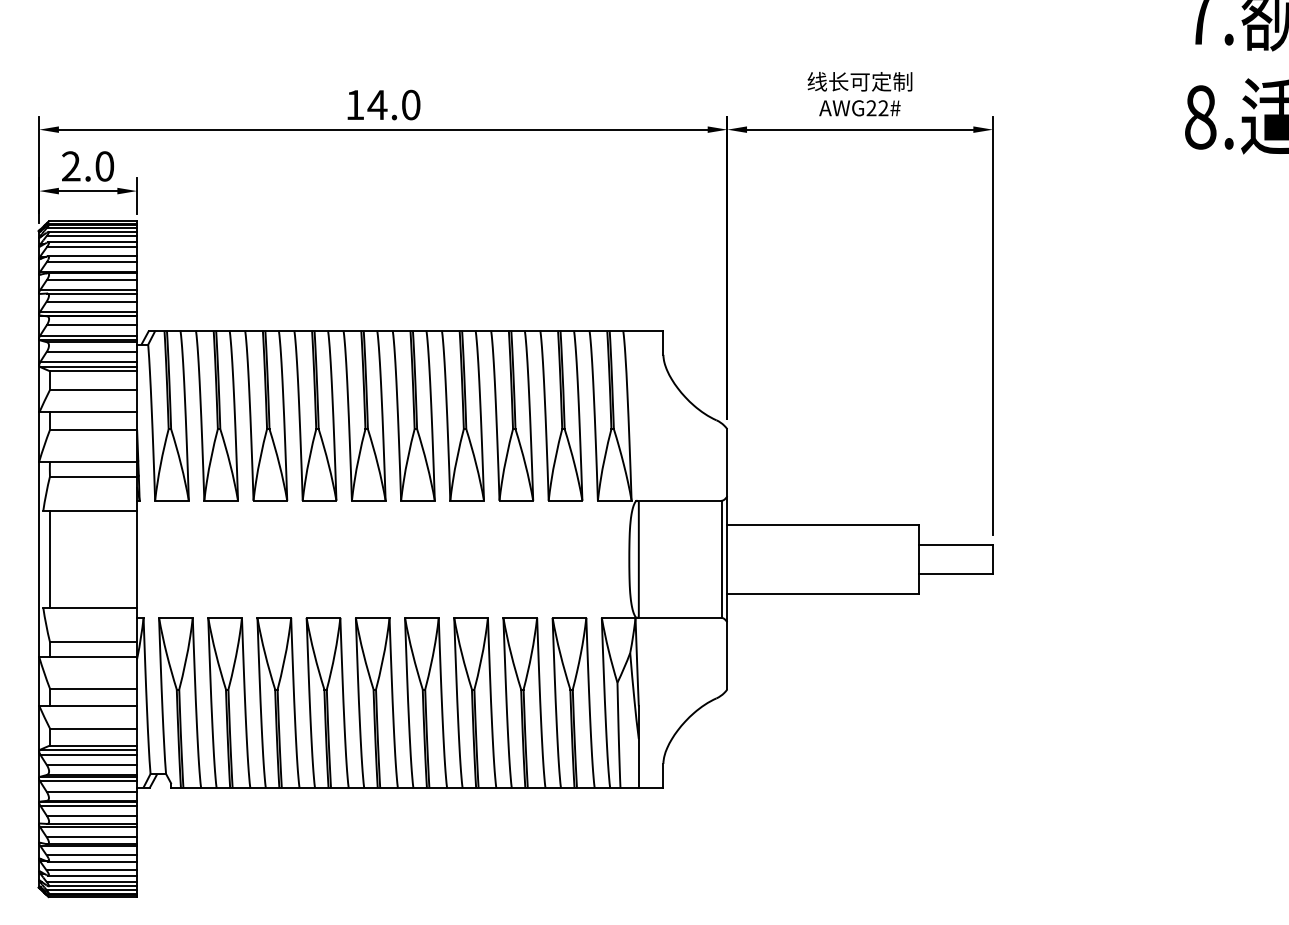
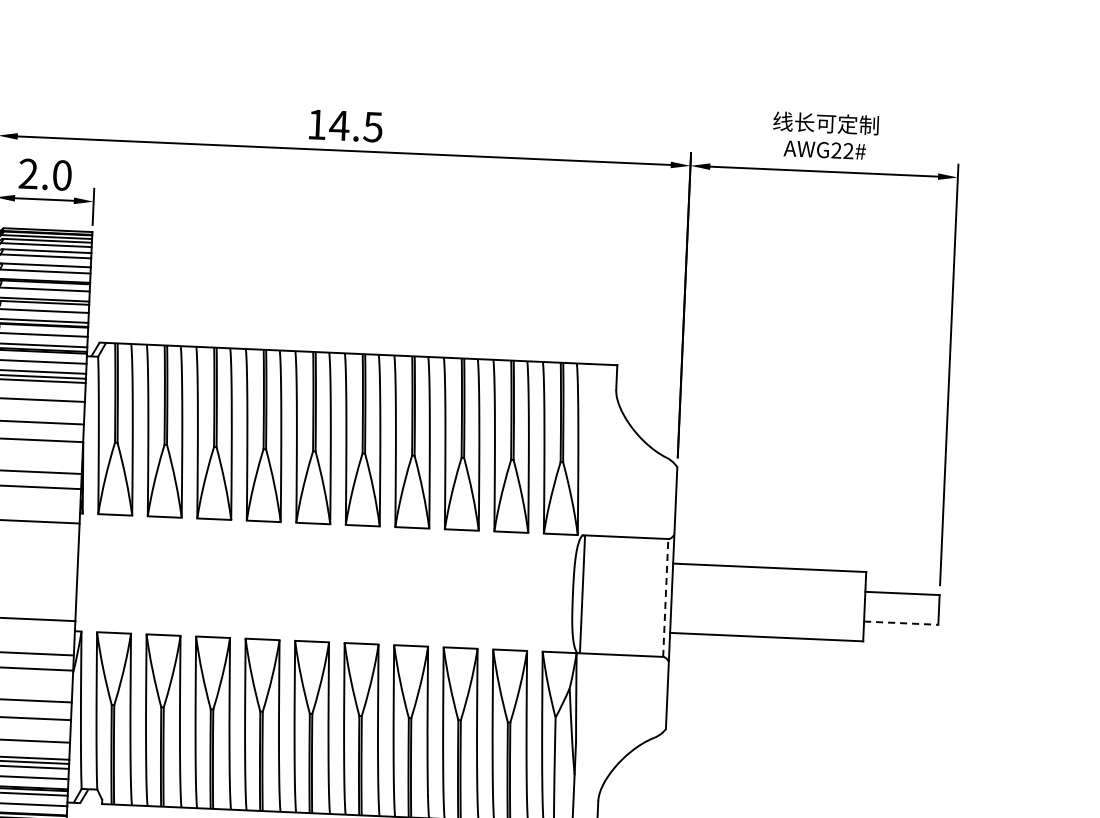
text: (410, 104) -> (372, 126), 14.0 -> 14.5
line: (721, 559) -> (665, 598), solid -> dashed
line: (956, 574) -> (901, 623), solid -> dashed

